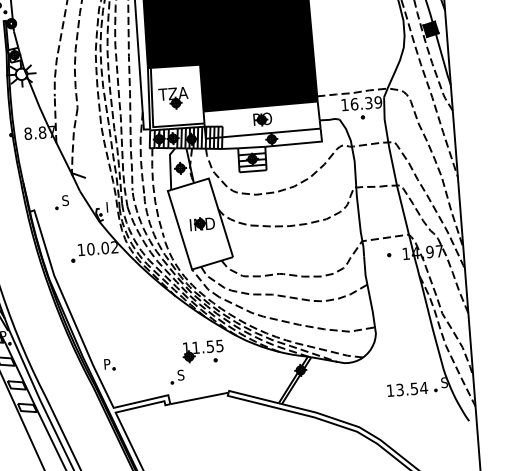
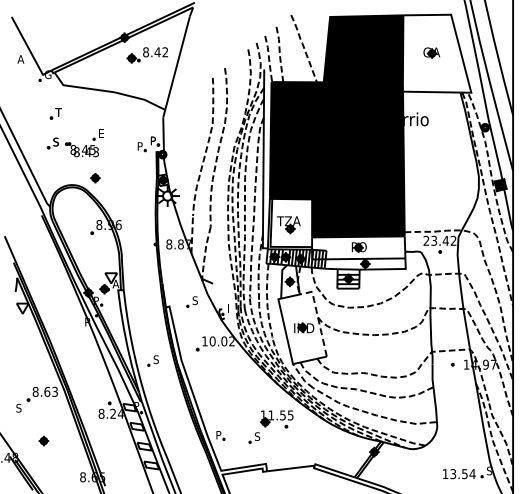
text: (360, 103) -> (439, 240), 16.39 -> 23.42
line: (217, 208) -> (317, 316), solid -> dashed
part: (18, 278) -> (152, 360), added
part: (196, 361) -> (270, 426), moved

